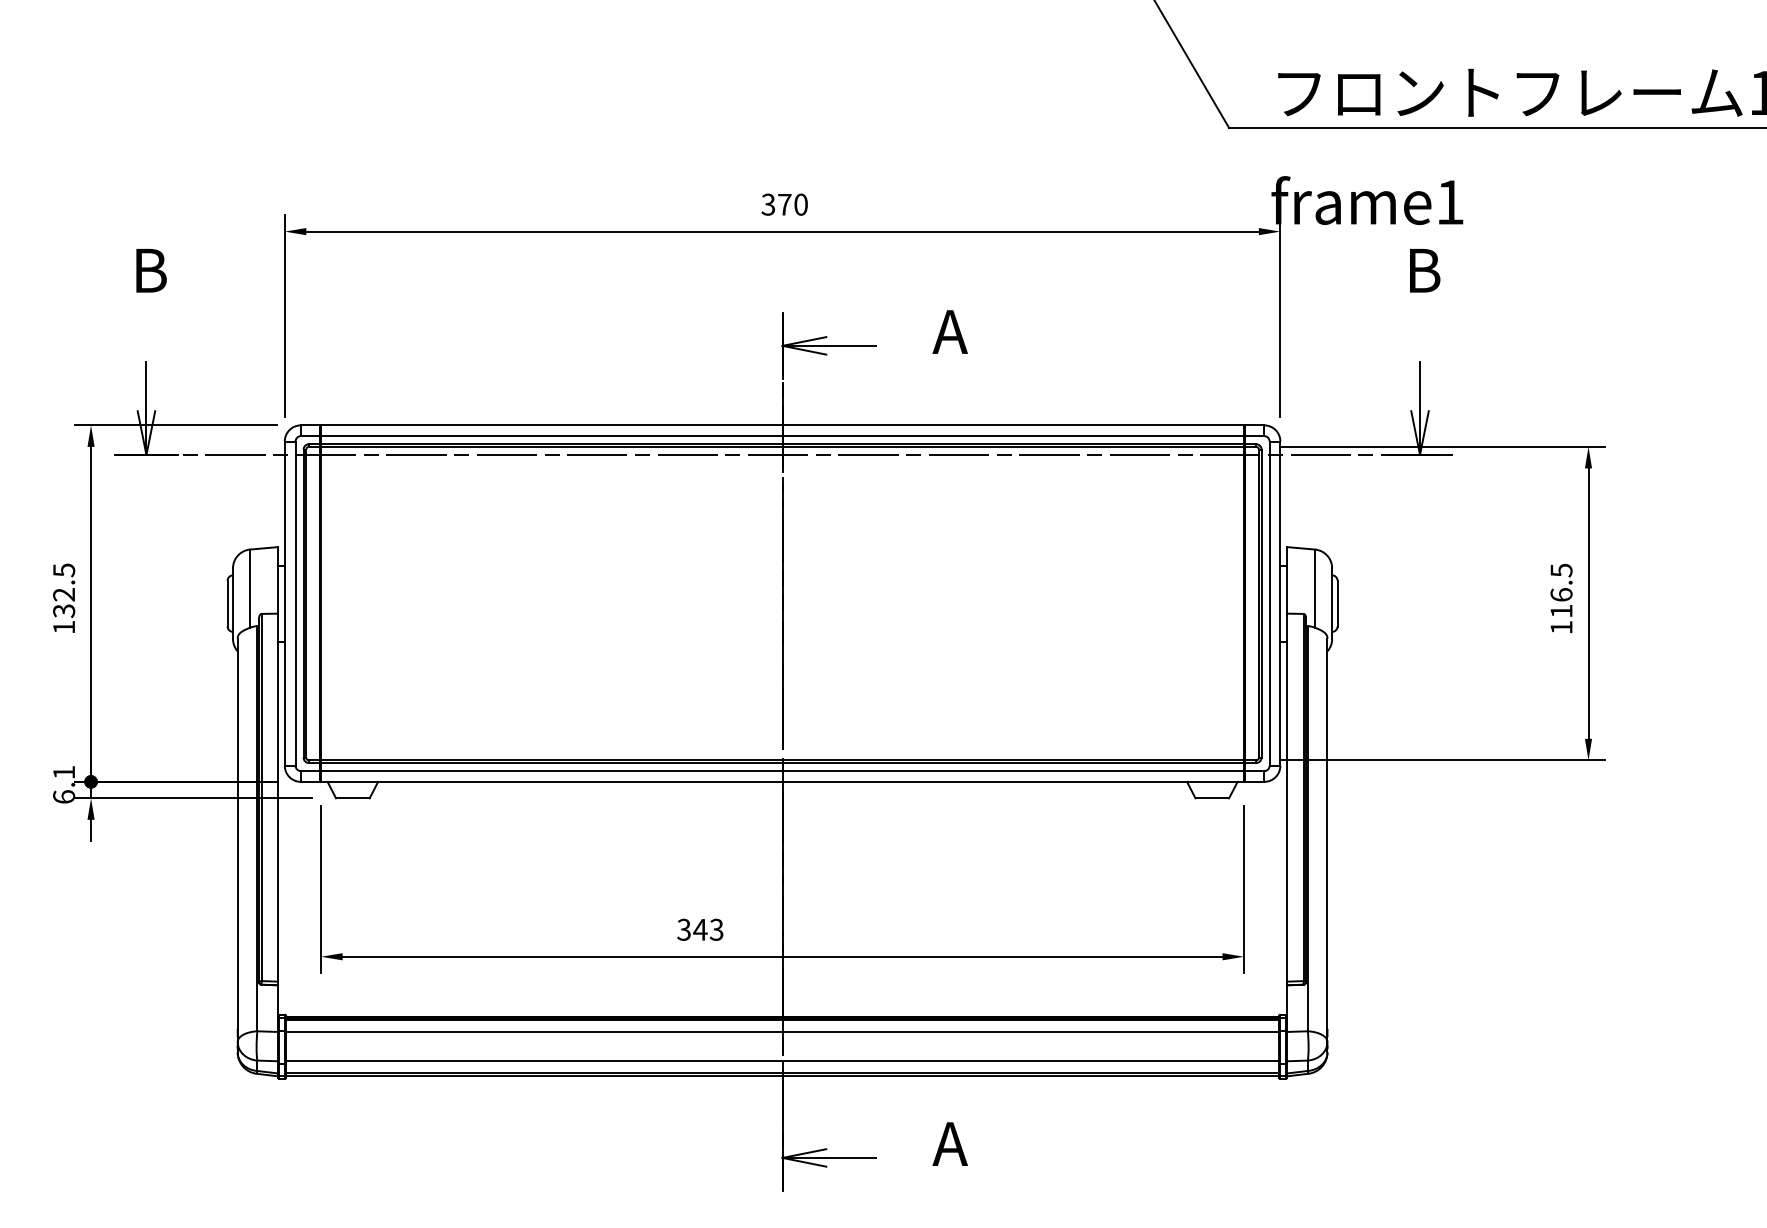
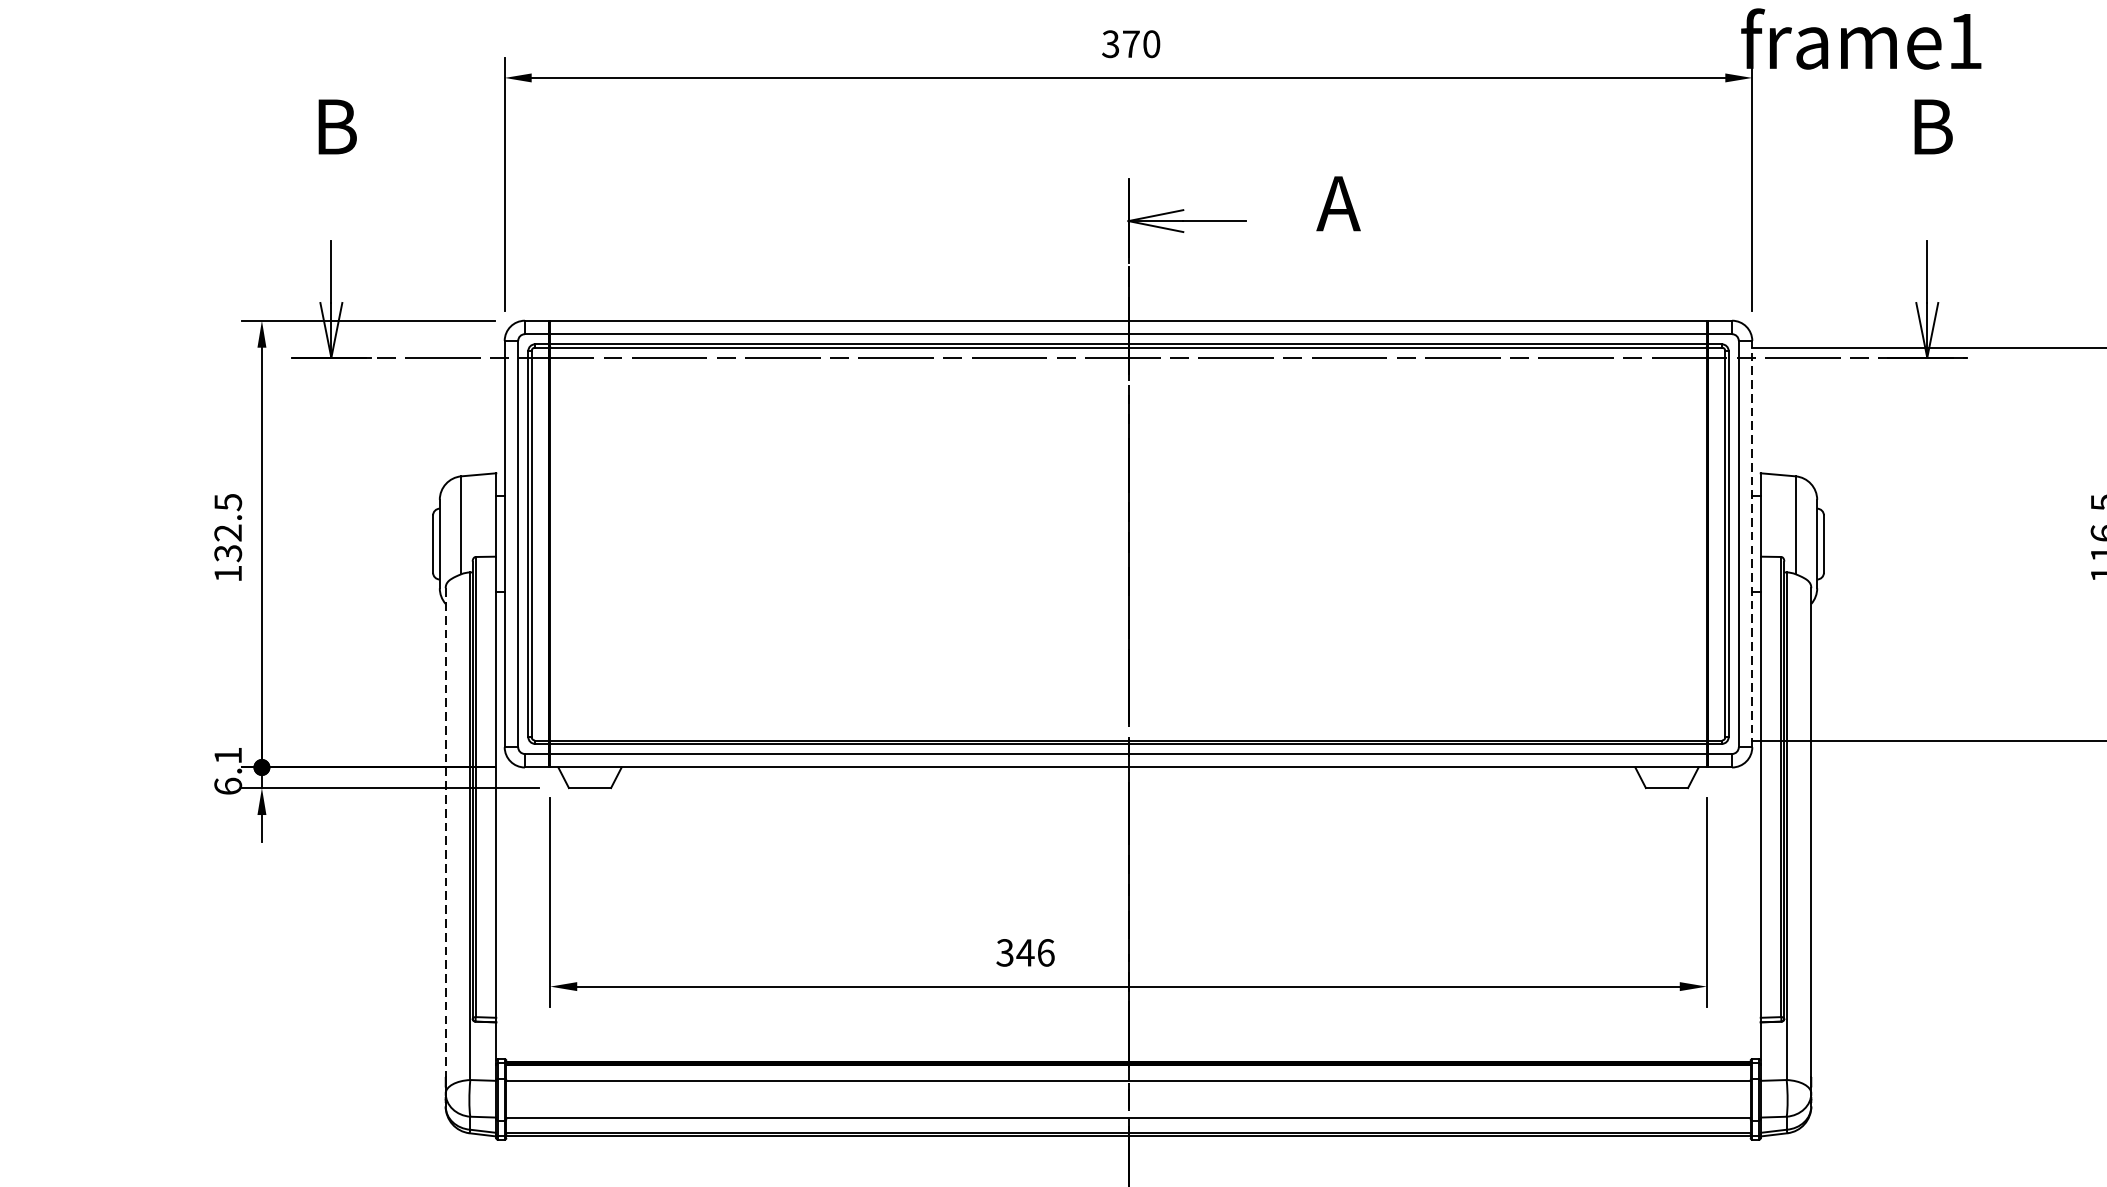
line: (1280, 603) -> (1752, 543), solid -> dashed
line: (237, 834) -> (445, 833), solid -> dashed
text: (716, 929) -> (1045, 952), 343 -> 346

